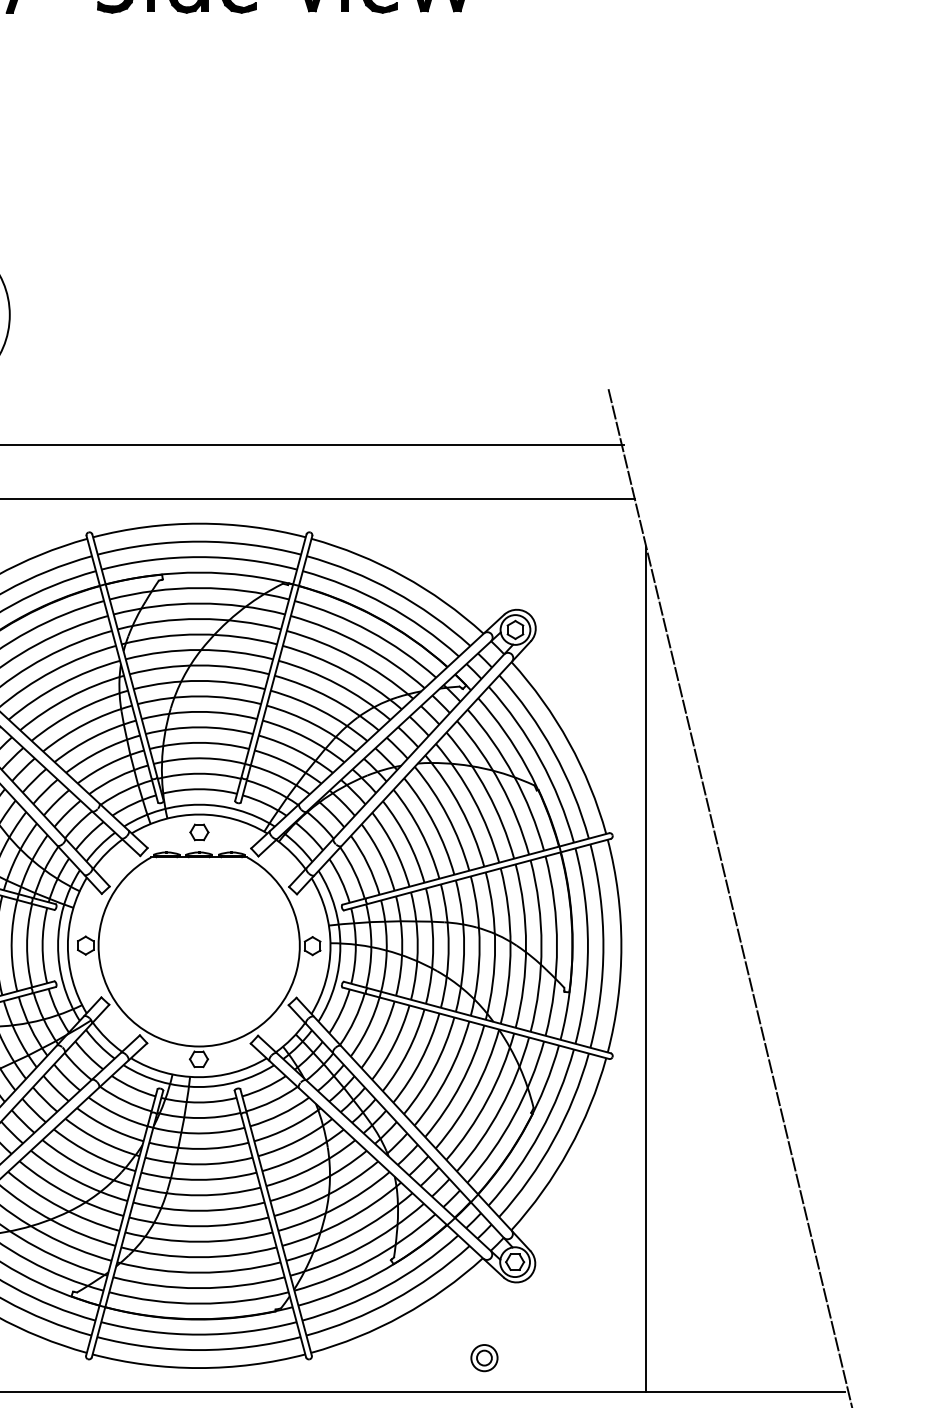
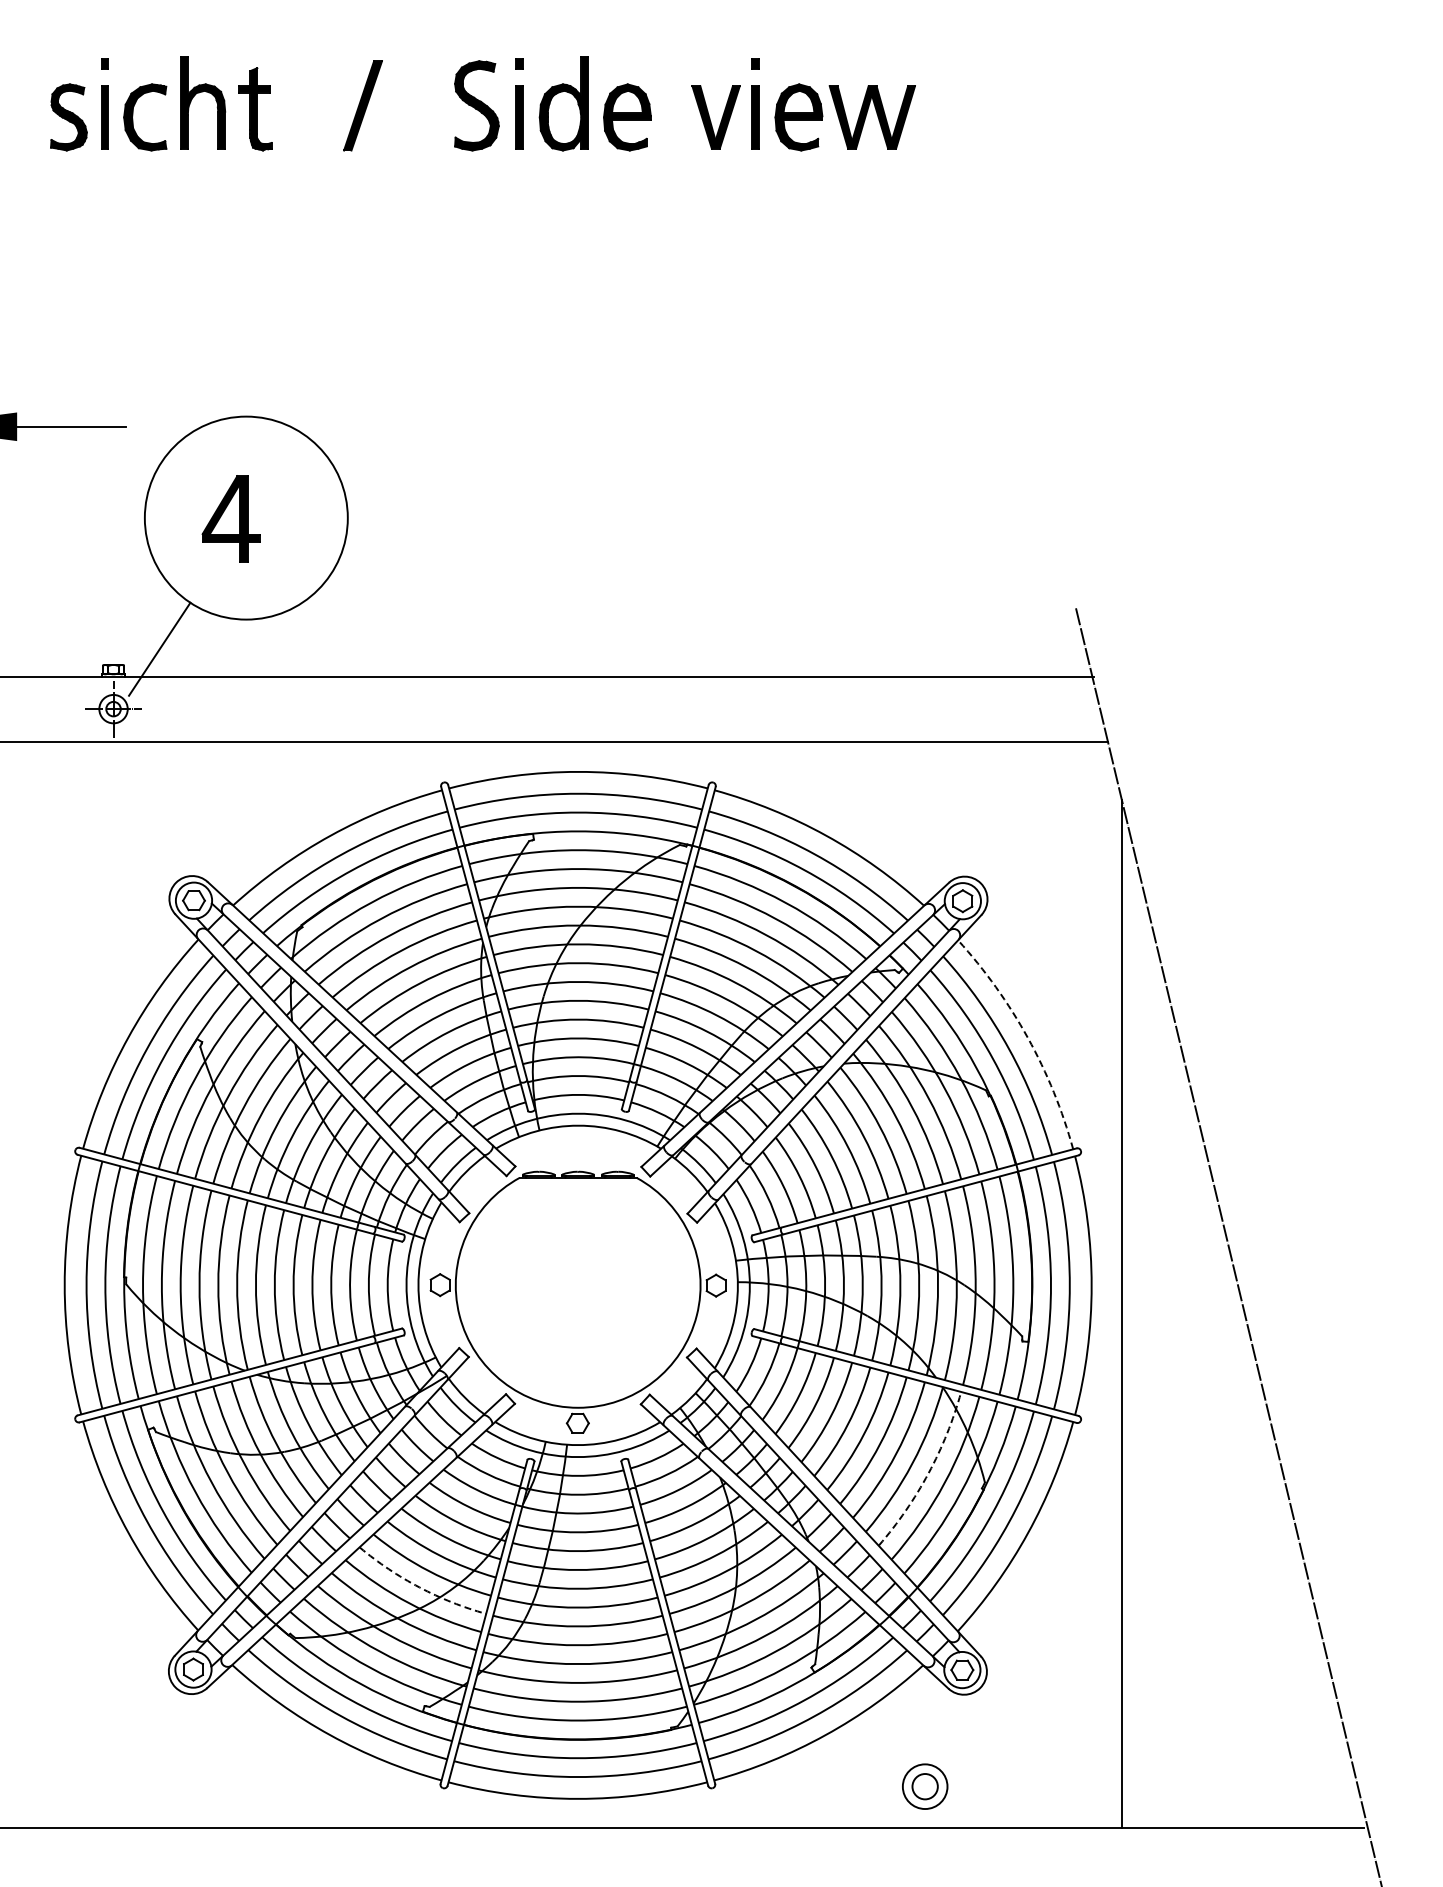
arc: (568, 742) -> (1027, 1038), solid -> dashed
part: (199, 832) -> (578, 1147), removed
arc: (487, 1100) -> (928, 1473), solid -> dashed
arc: (68, 1194) -> (419, 1587), solid -> dashed
part: (483, 1357) -> (924, 1786), size x1.4

